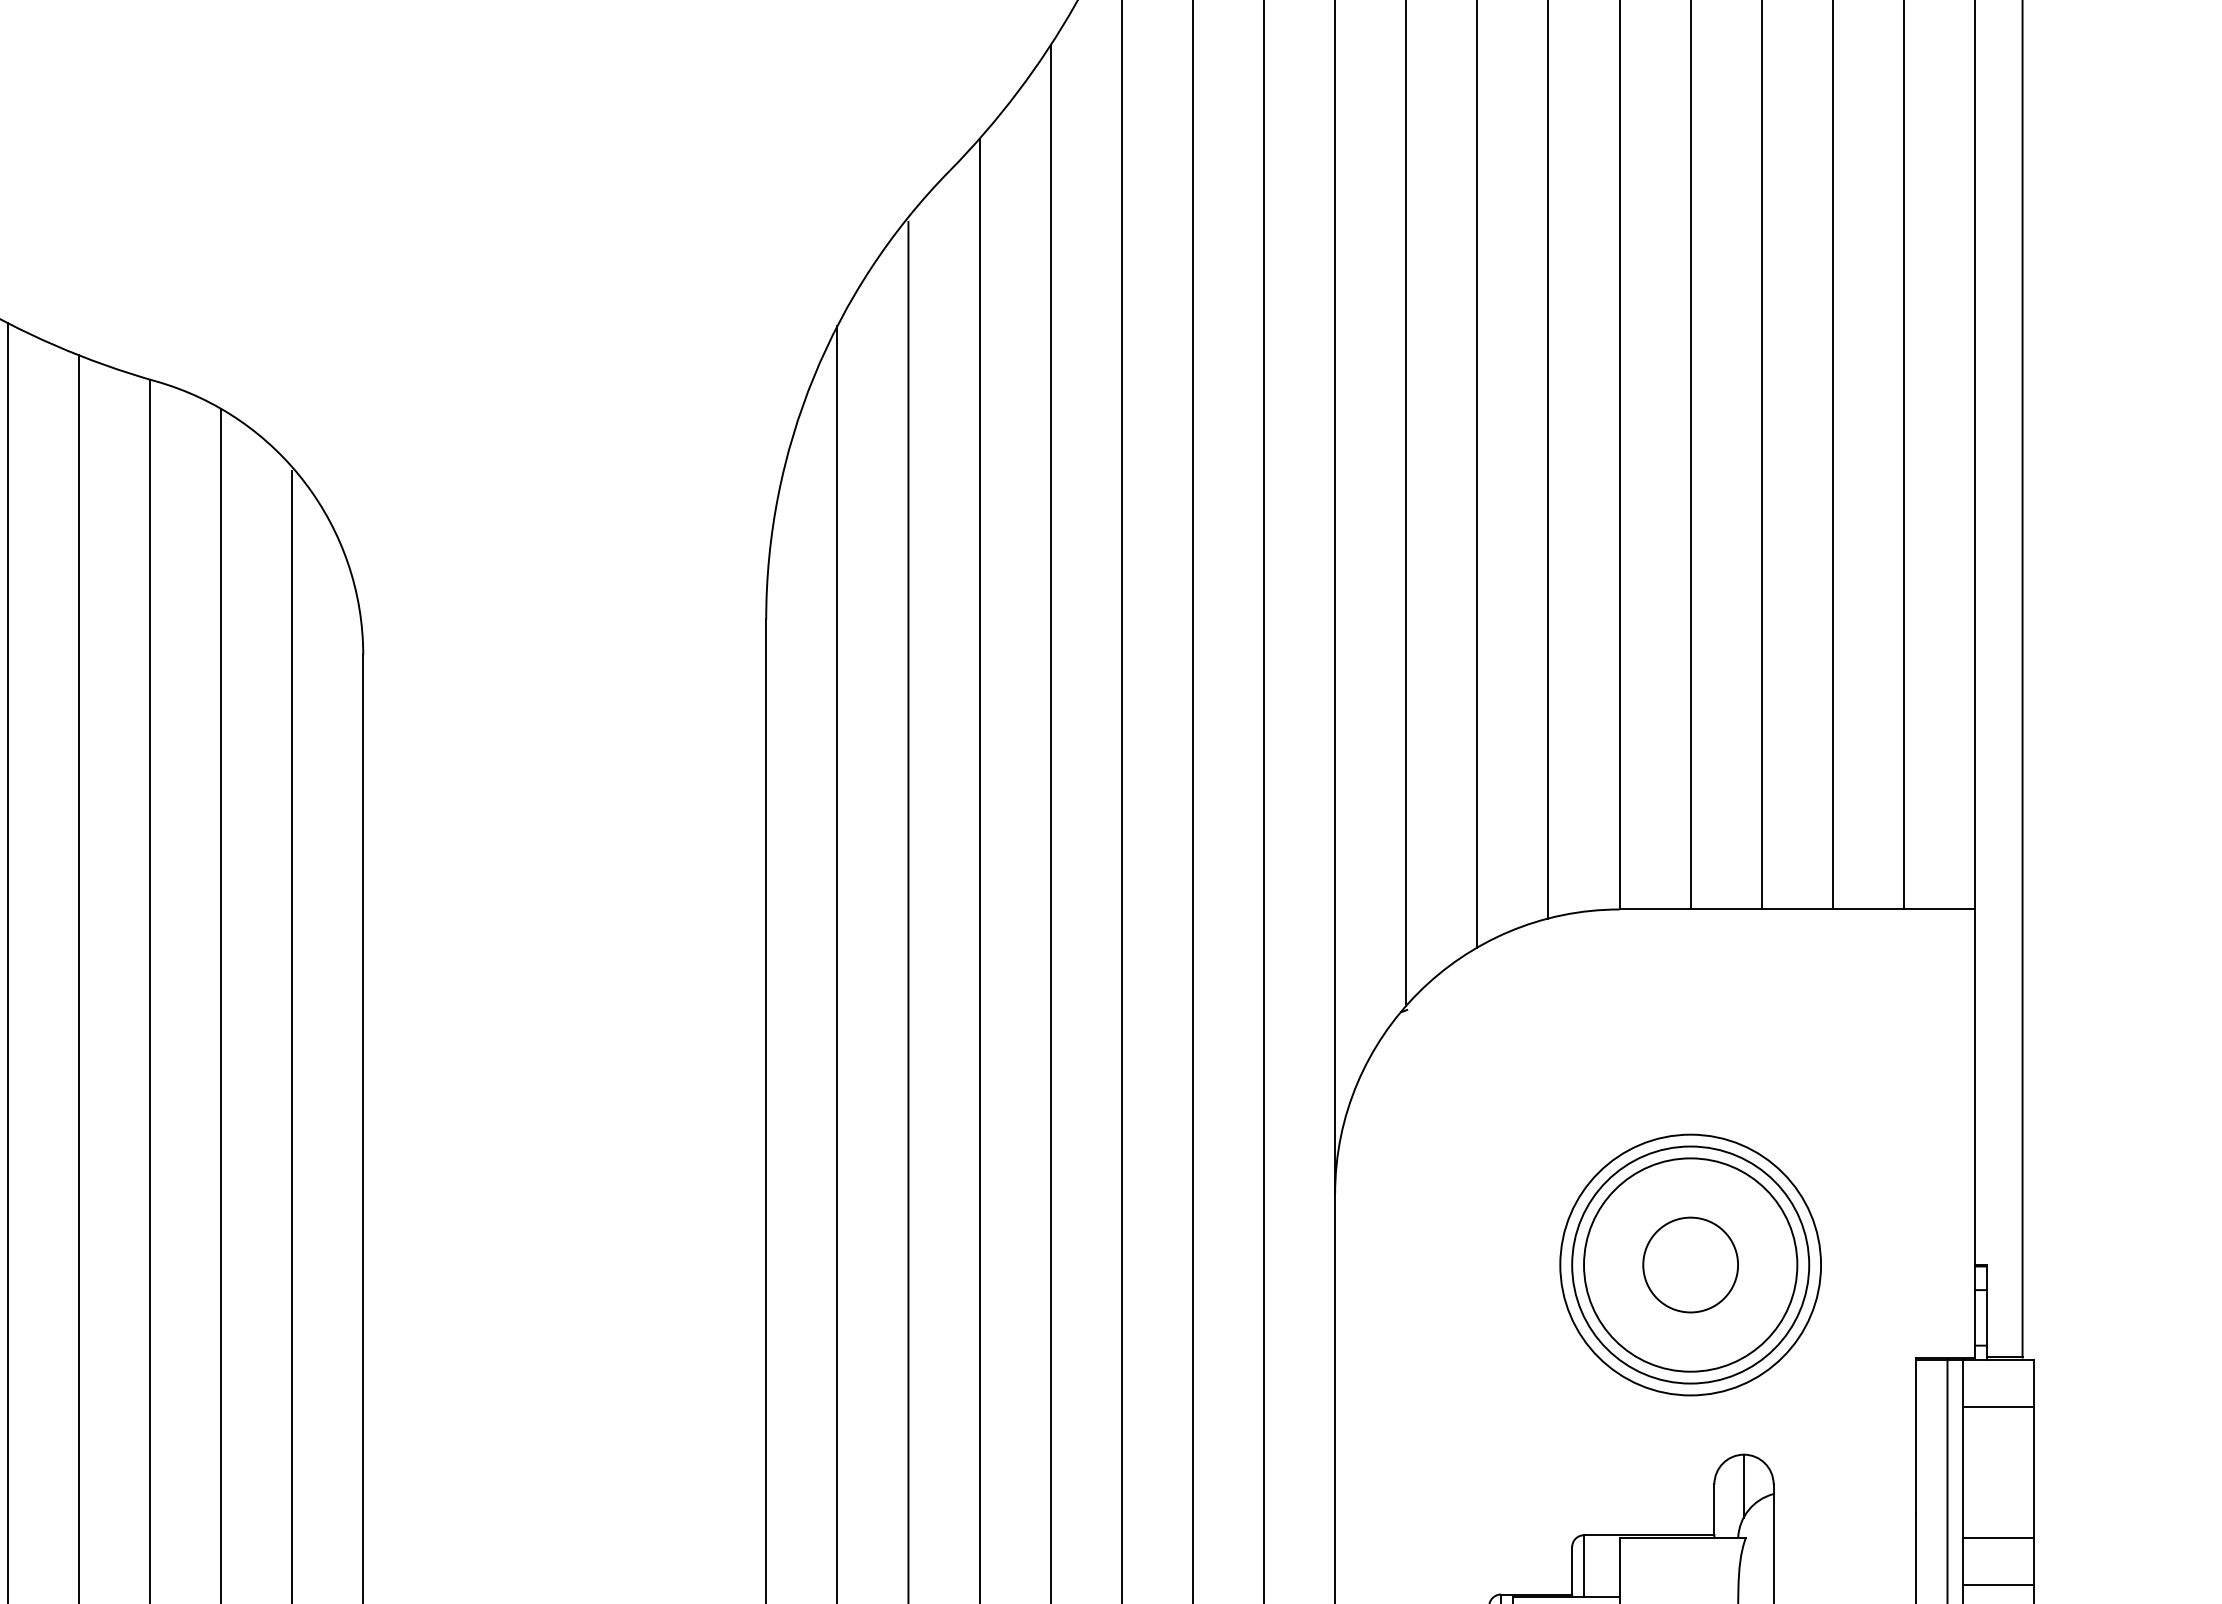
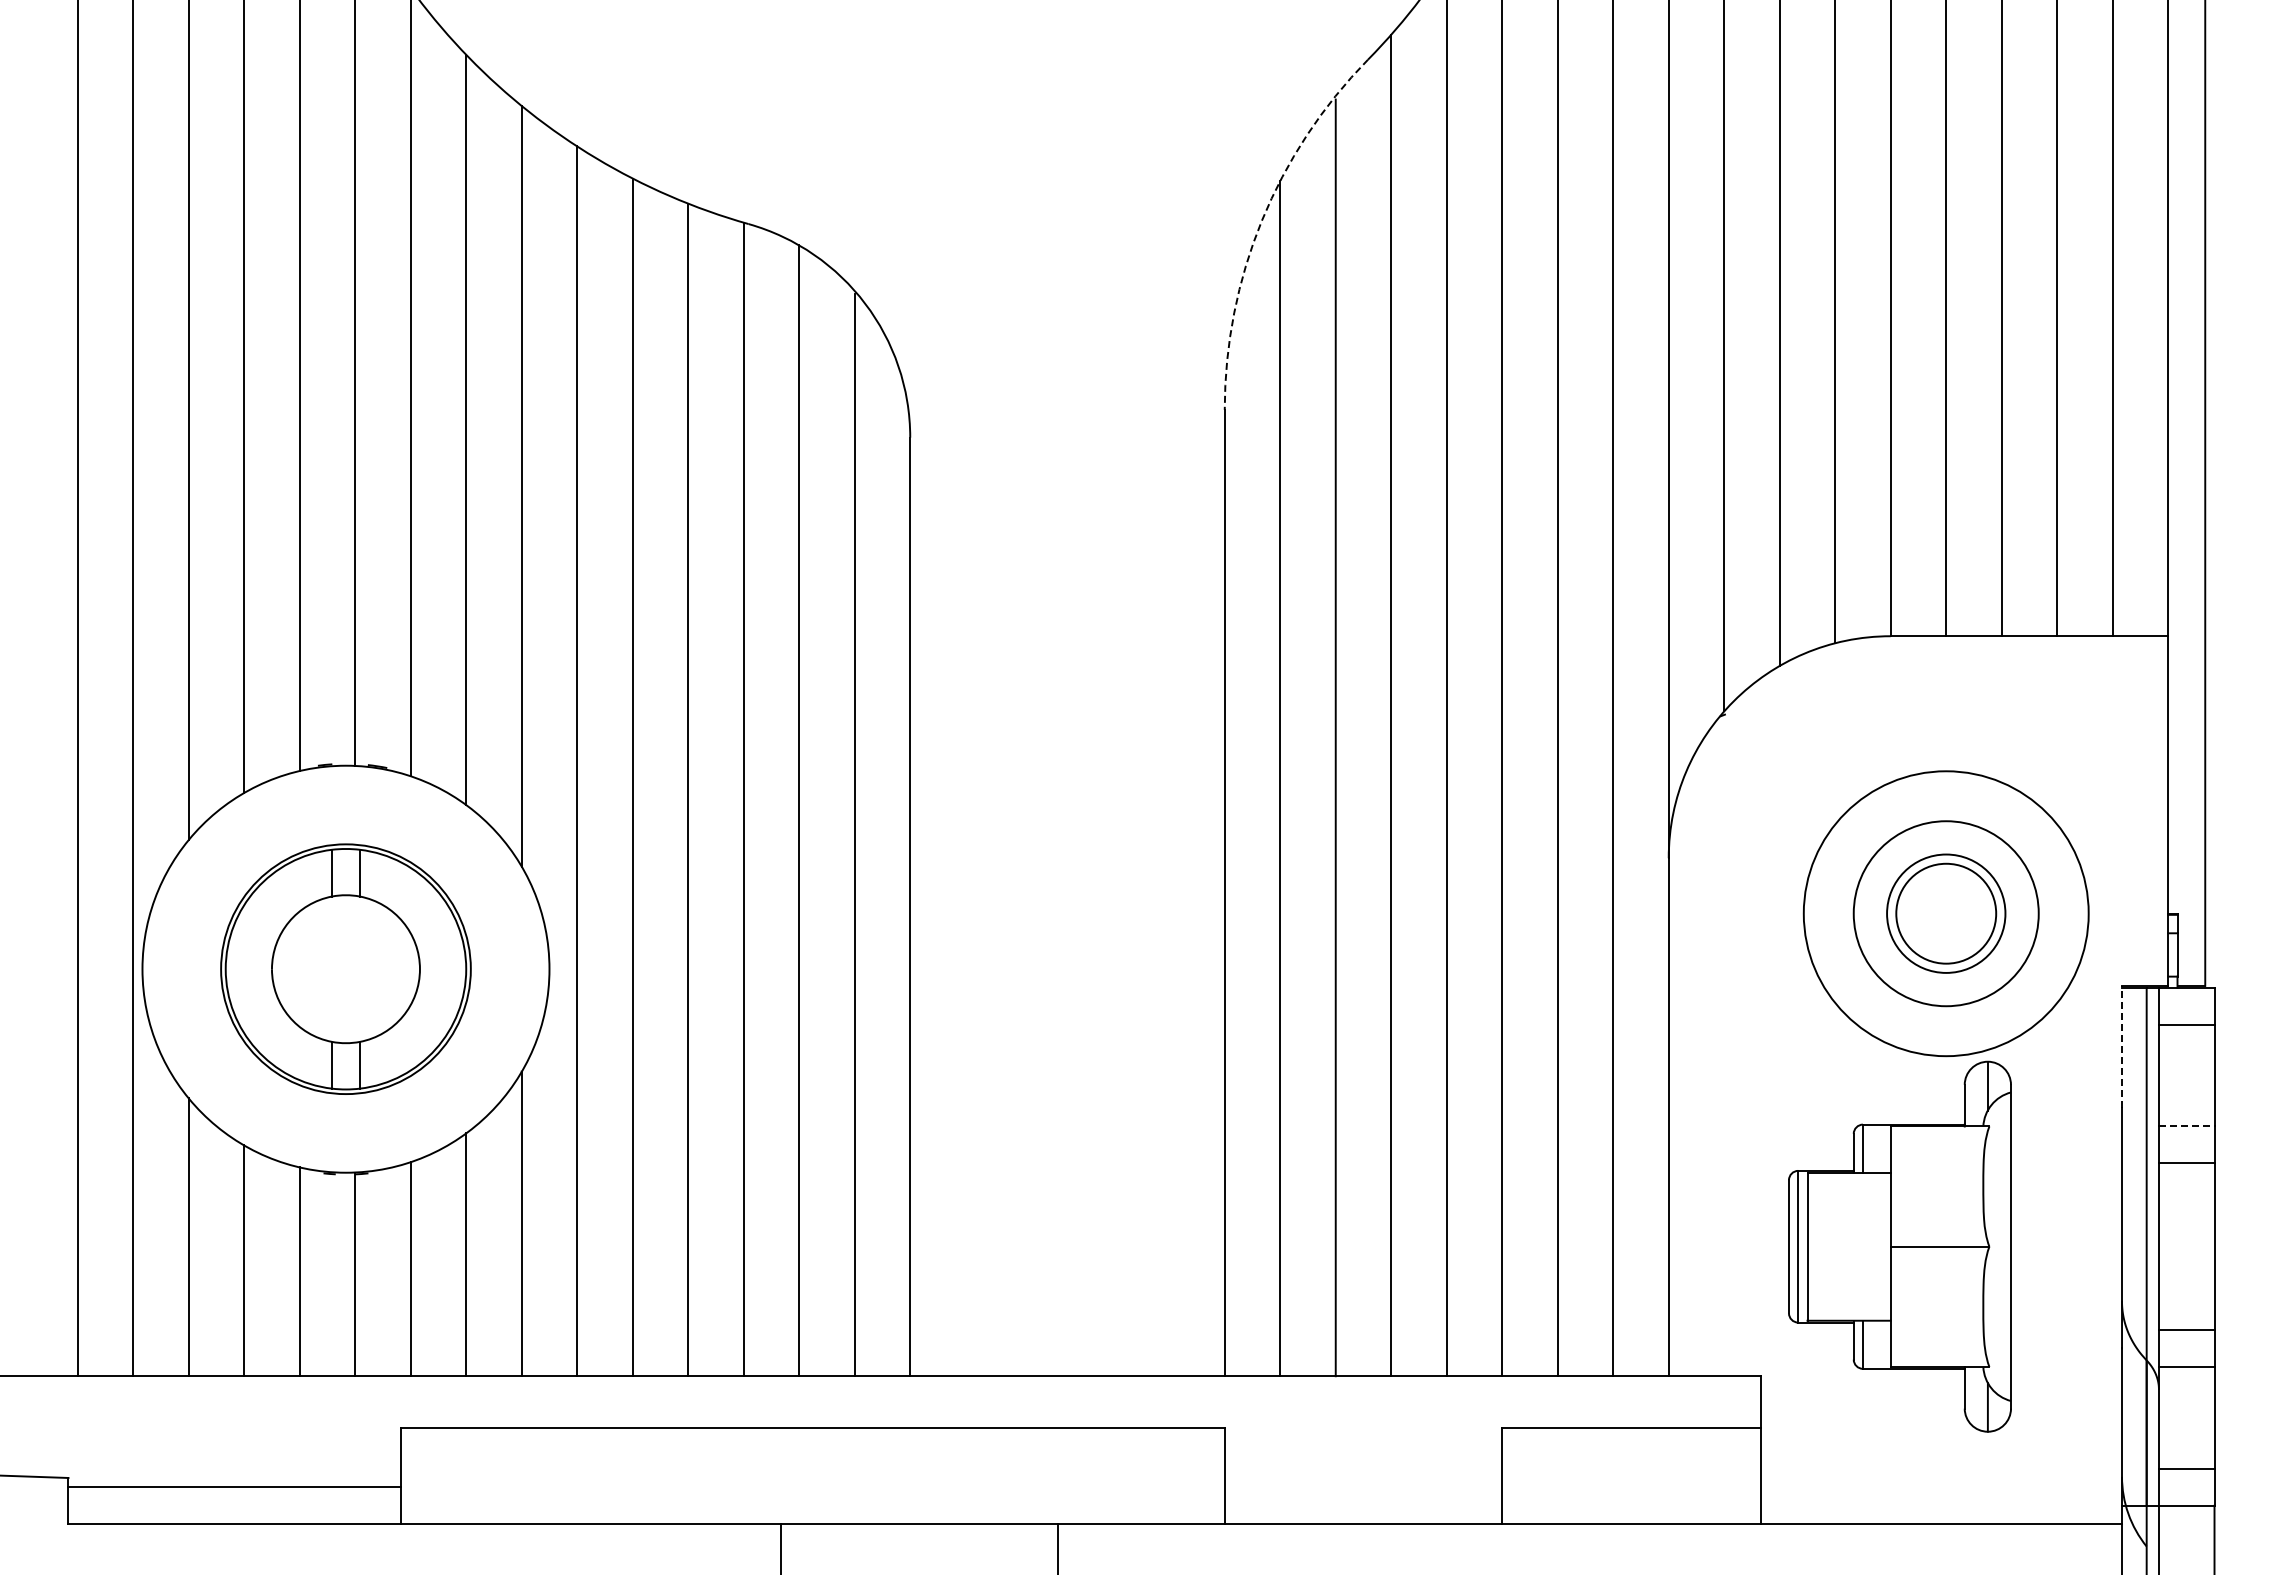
arc: (813, 376) -> (1261, 220), solid -> dashed
circle: (1691, 1264) -> (1946, 913), size x0.6
circle: (1691, 1264) -> (1946, 913), size x1.4
circle: (1691, 1264) -> (1946, 913), size x1.6
line: (1916, 1435) -> (2122, 1046), solid -> dashed
line: (1998, 1537) -> (2186, 1126), solid -> dashed

